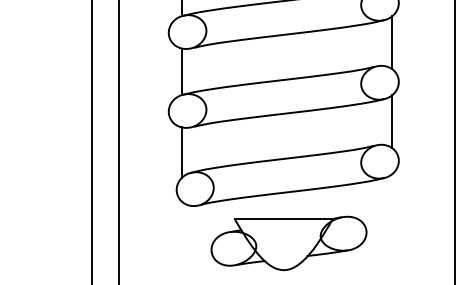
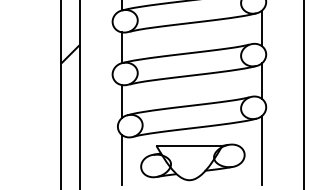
hatch: (105, 81) -> (70, 54), added
line: (391, 225) -> (261, 150), added
line: (182, 239) -> (121, 159), added

